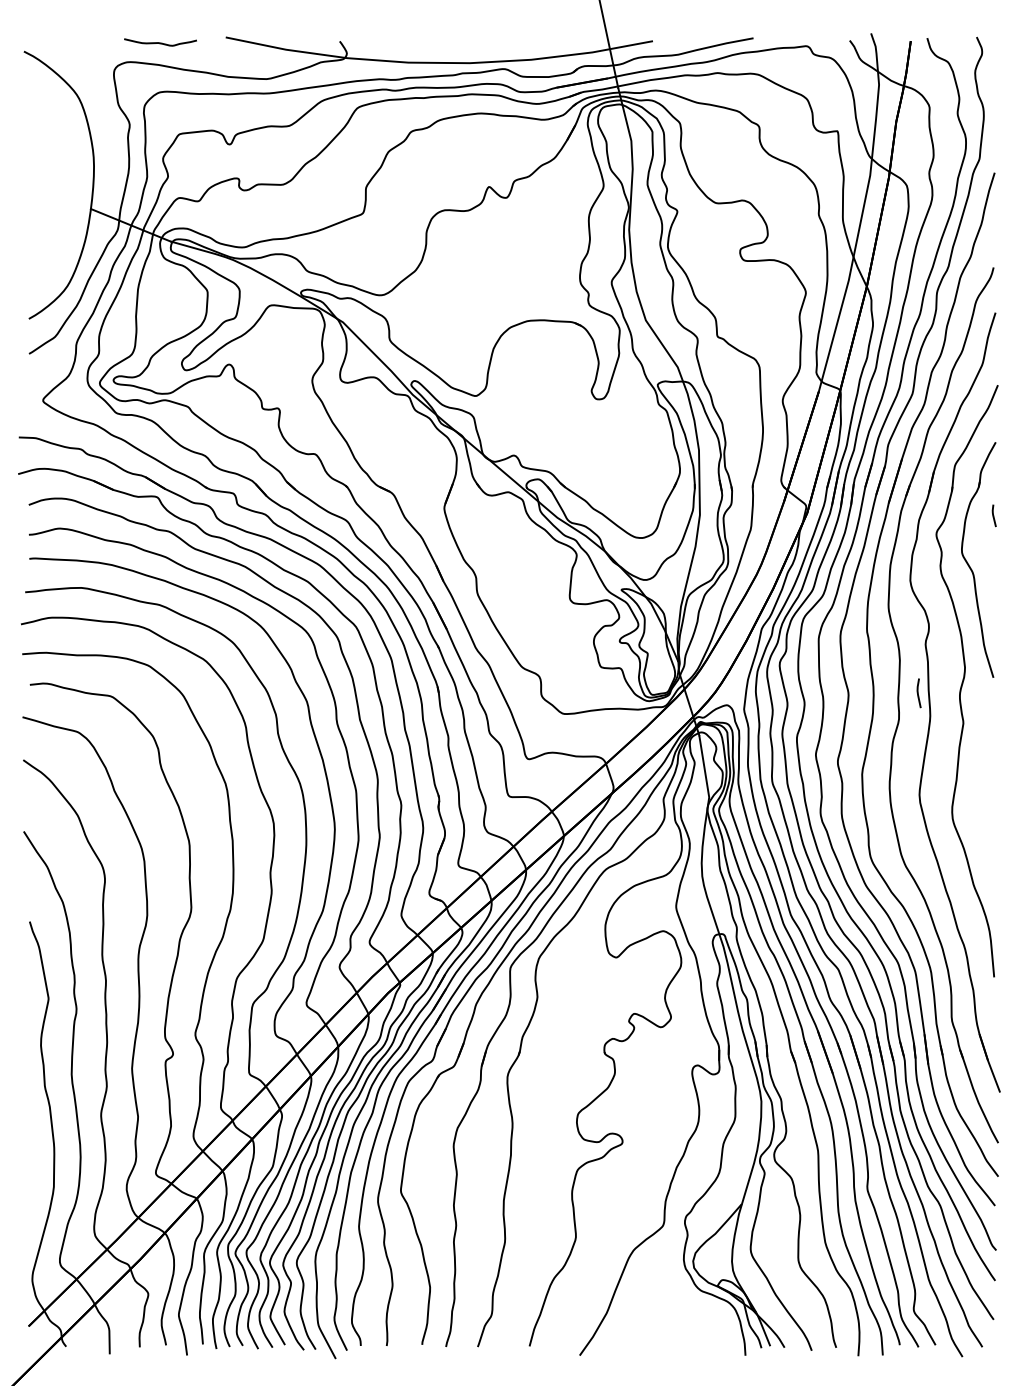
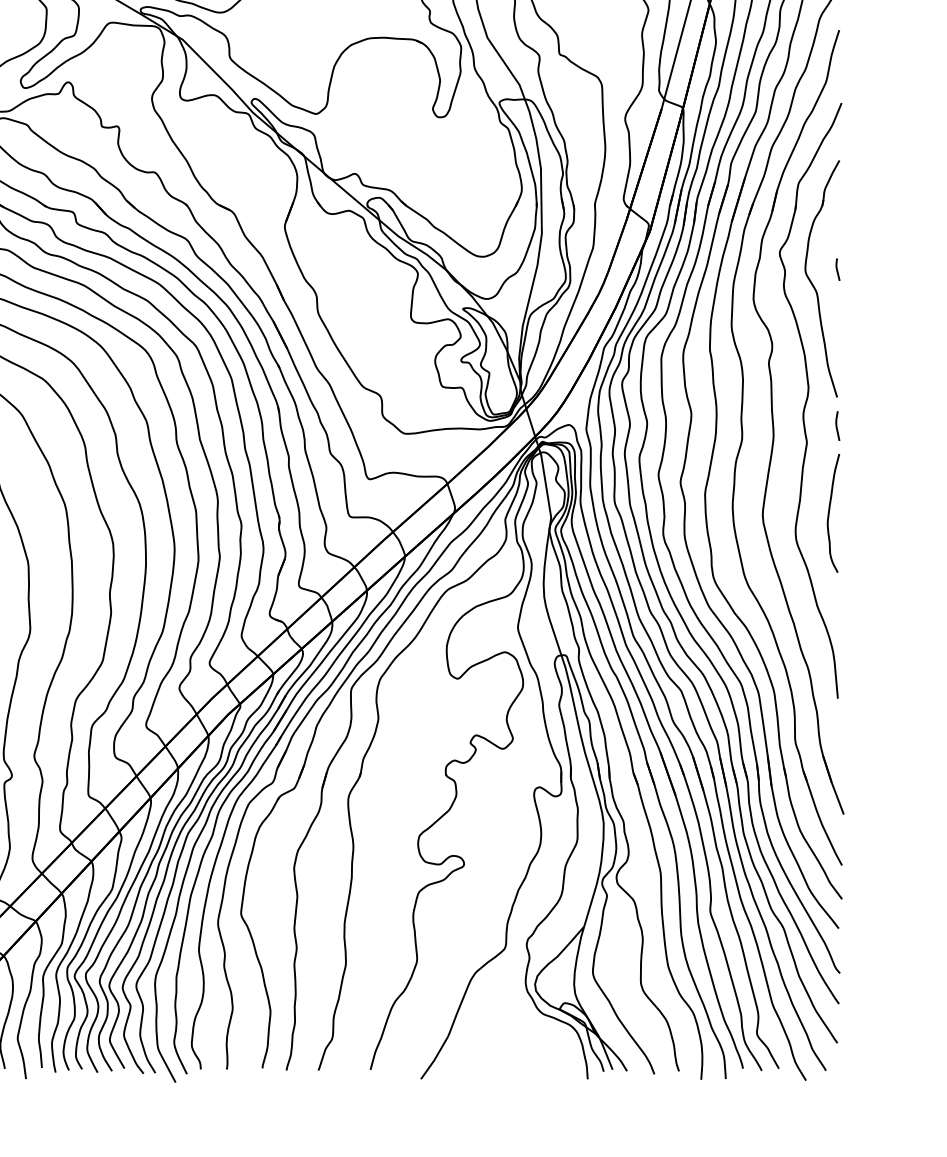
line: (993, 515) -> (837, 269), moved
line: (918, 693) -> (837, 426), moved
curve: (986, 792) -> (830, 512), added

